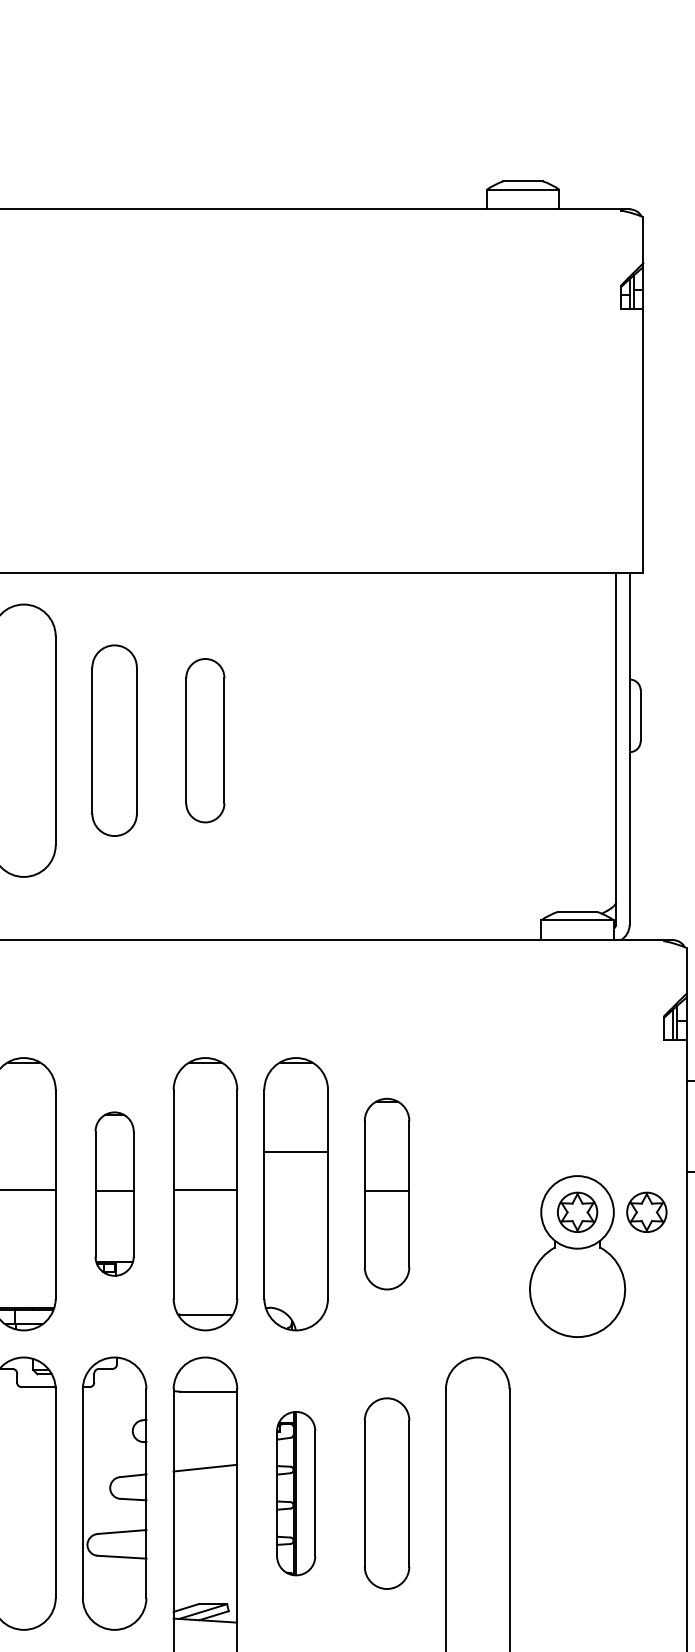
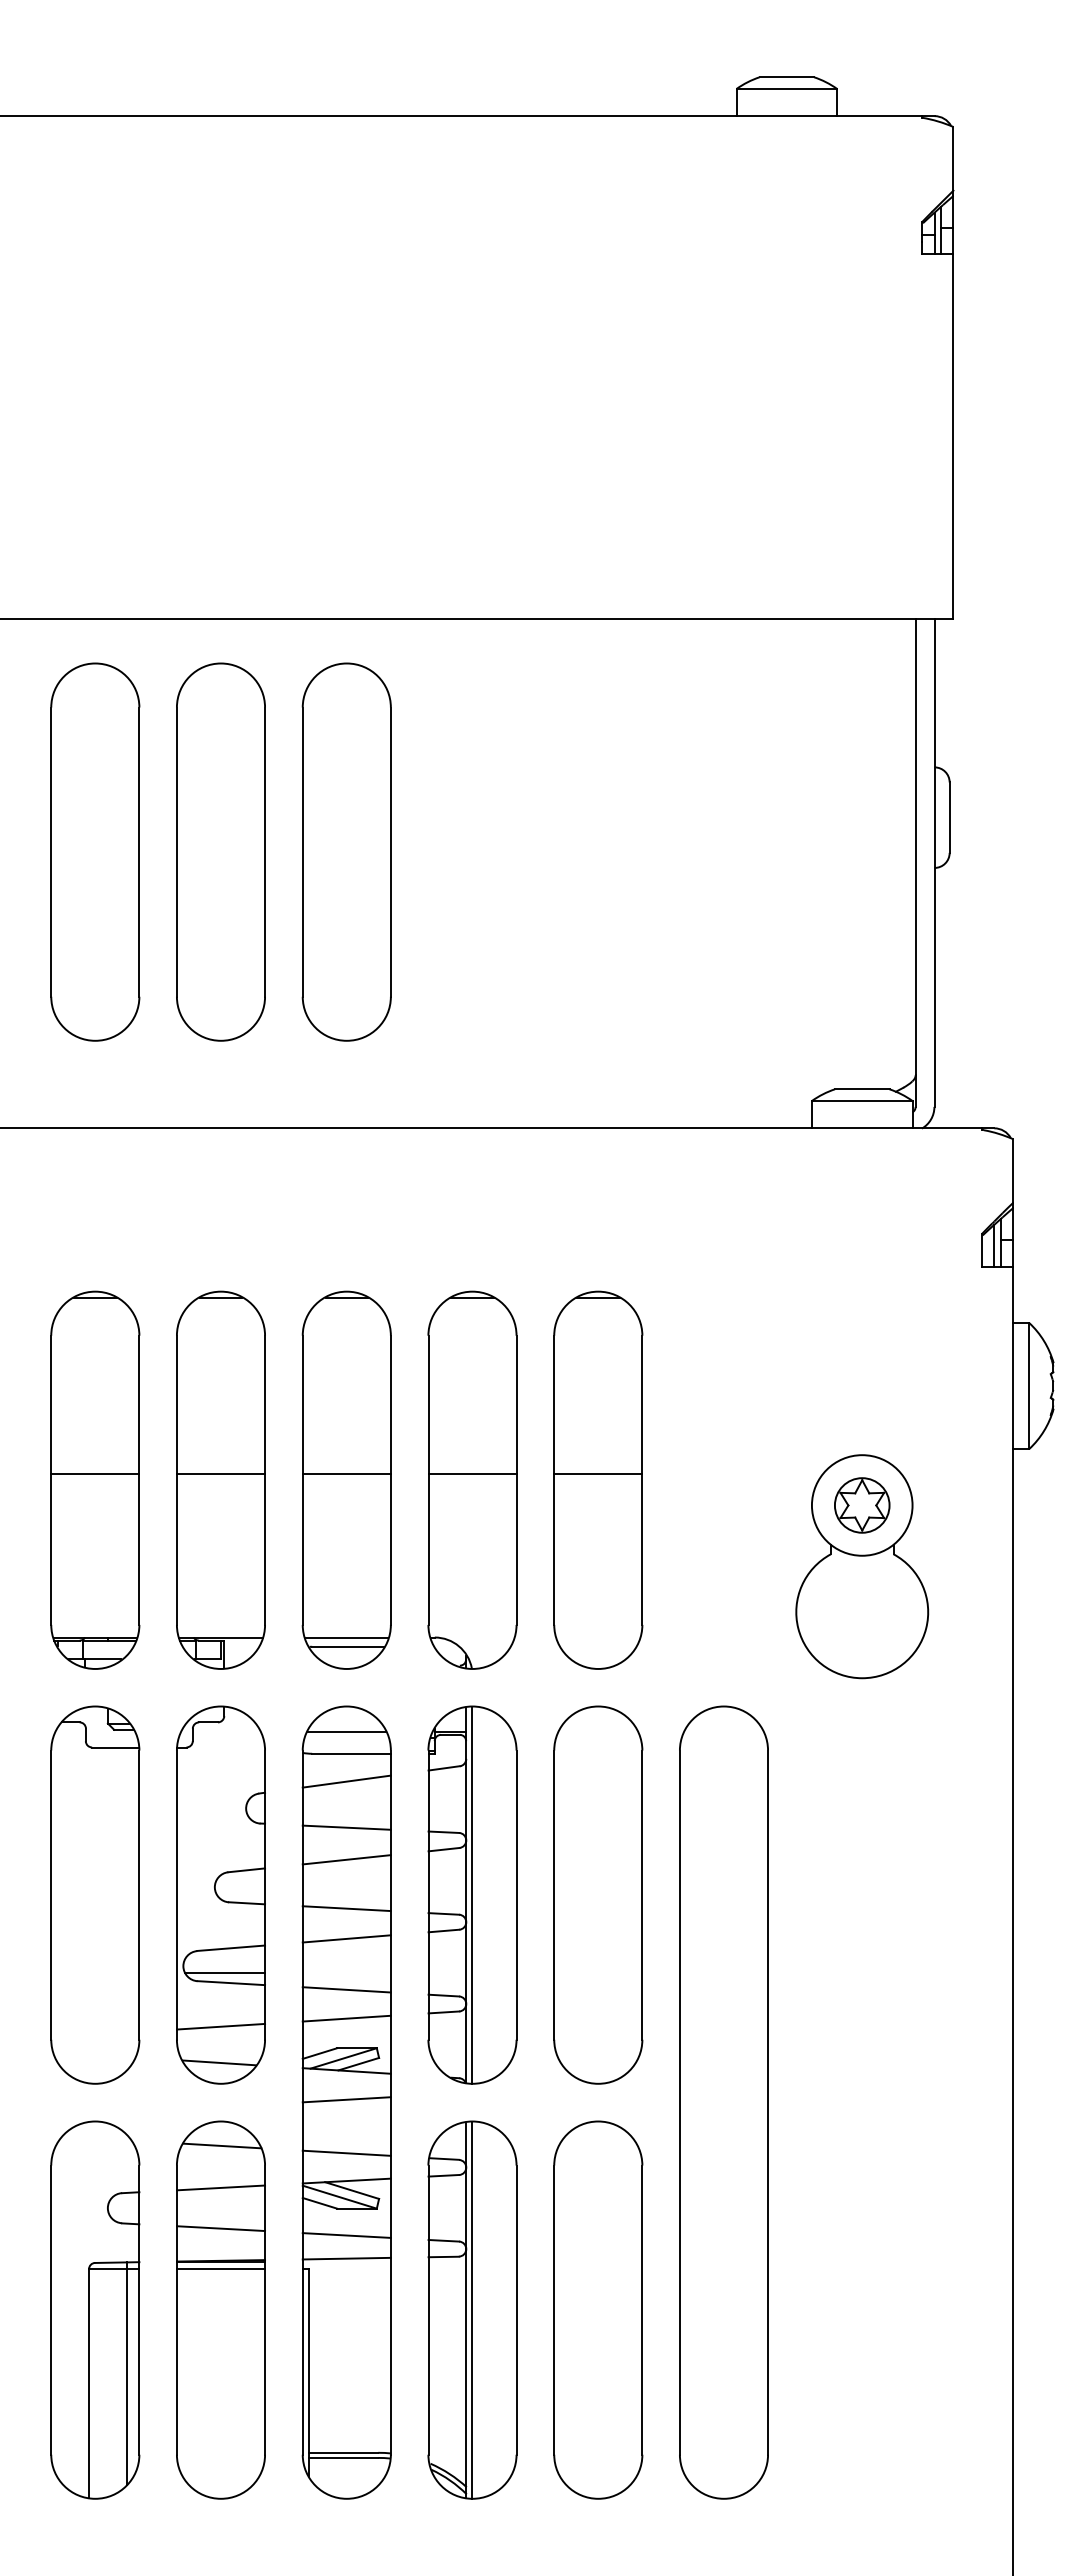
part: (114, 740) -> (220, 851), size x1.43
part: (205, 740) -> (346, 851), size x1.67
line: (296, 1152) -> (472, 1474), moved
part: (114, 1193) -> (220, 1479), size x1.67
part: (387, 1193) -> (598, 1479), size x1.43
part: (647, 1212) -> (958, 1505), removed
line: (205, 1307) -> (346, 1637), added
line: (205, 1375) -> (346, 1731), added
line: (205, 1411) -> (346, 1781), added
line: (205, 1444) -> (346, 1827), added
part: (296, 1493) -> (472, 1894), size x1.67
part: (387, 1493) -> (598, 1894), size x1.43
line: (205, 1503) -> (346, 1908), added
line: (205, 1524) -> (346, 1938), added
line: (117, 1549) -> (224, 1972), added
line: (205, 1561) -> (346, 1989), added
line: (205, 1582) -> (346, 2018), added
line: (115, 1588) -> (221, 2026), added
line: (112, 1614) -> (218, 2062), added
line: (205, 1641) -> (346, 2099), added

